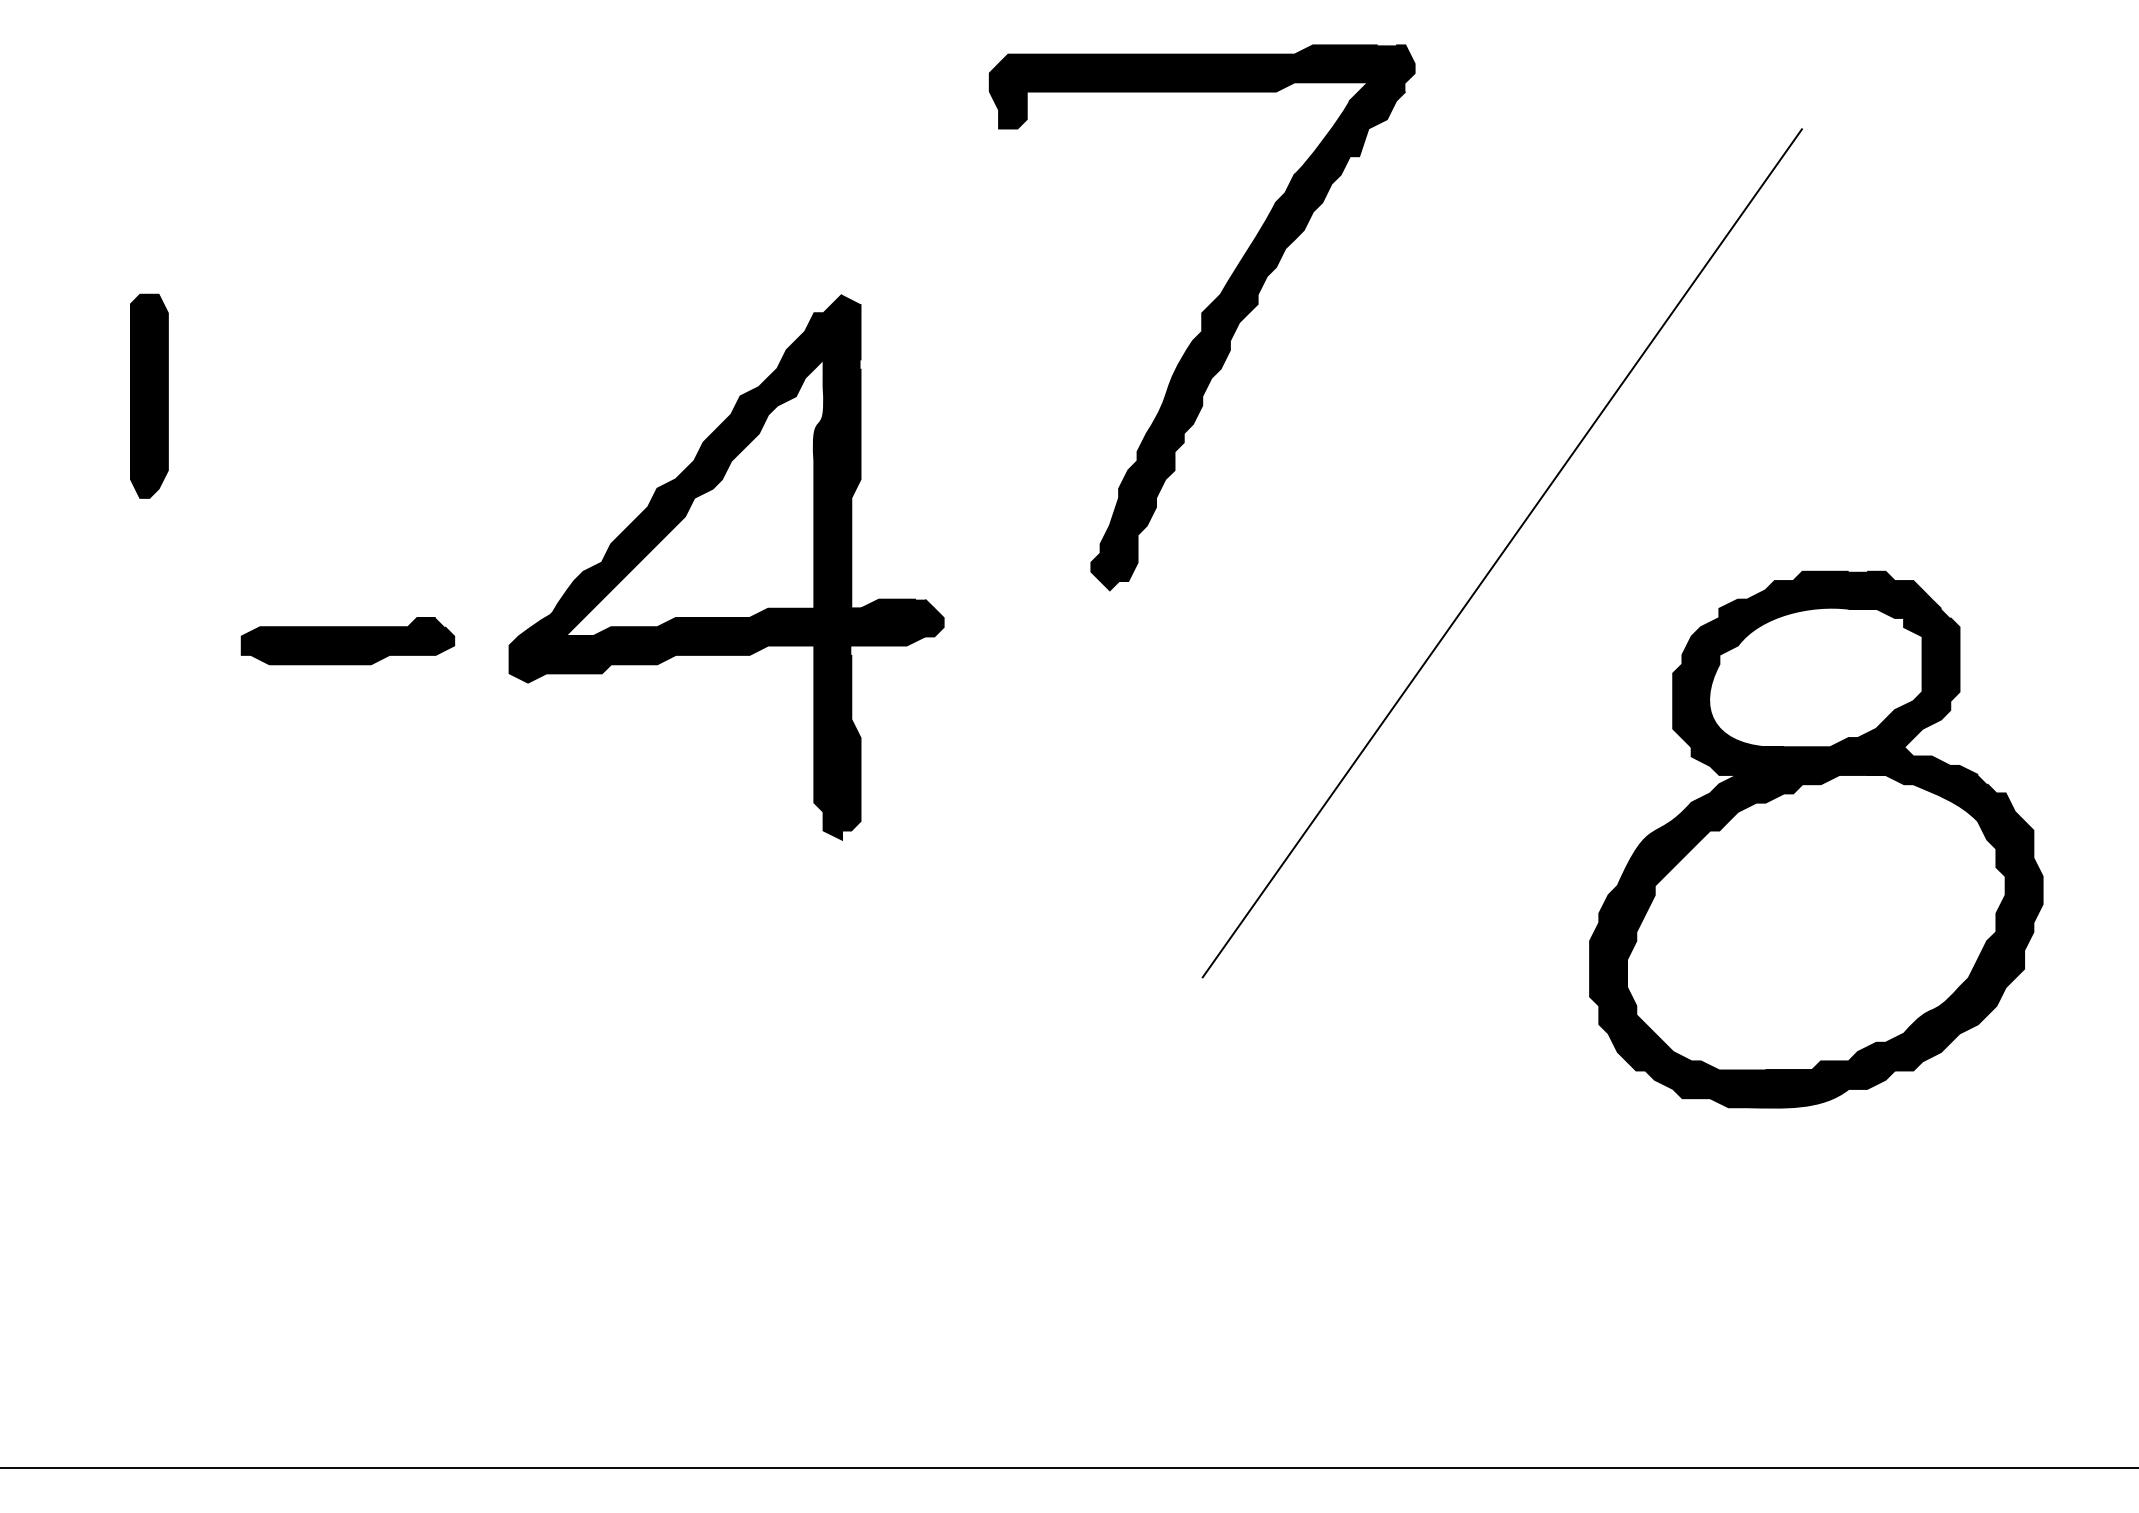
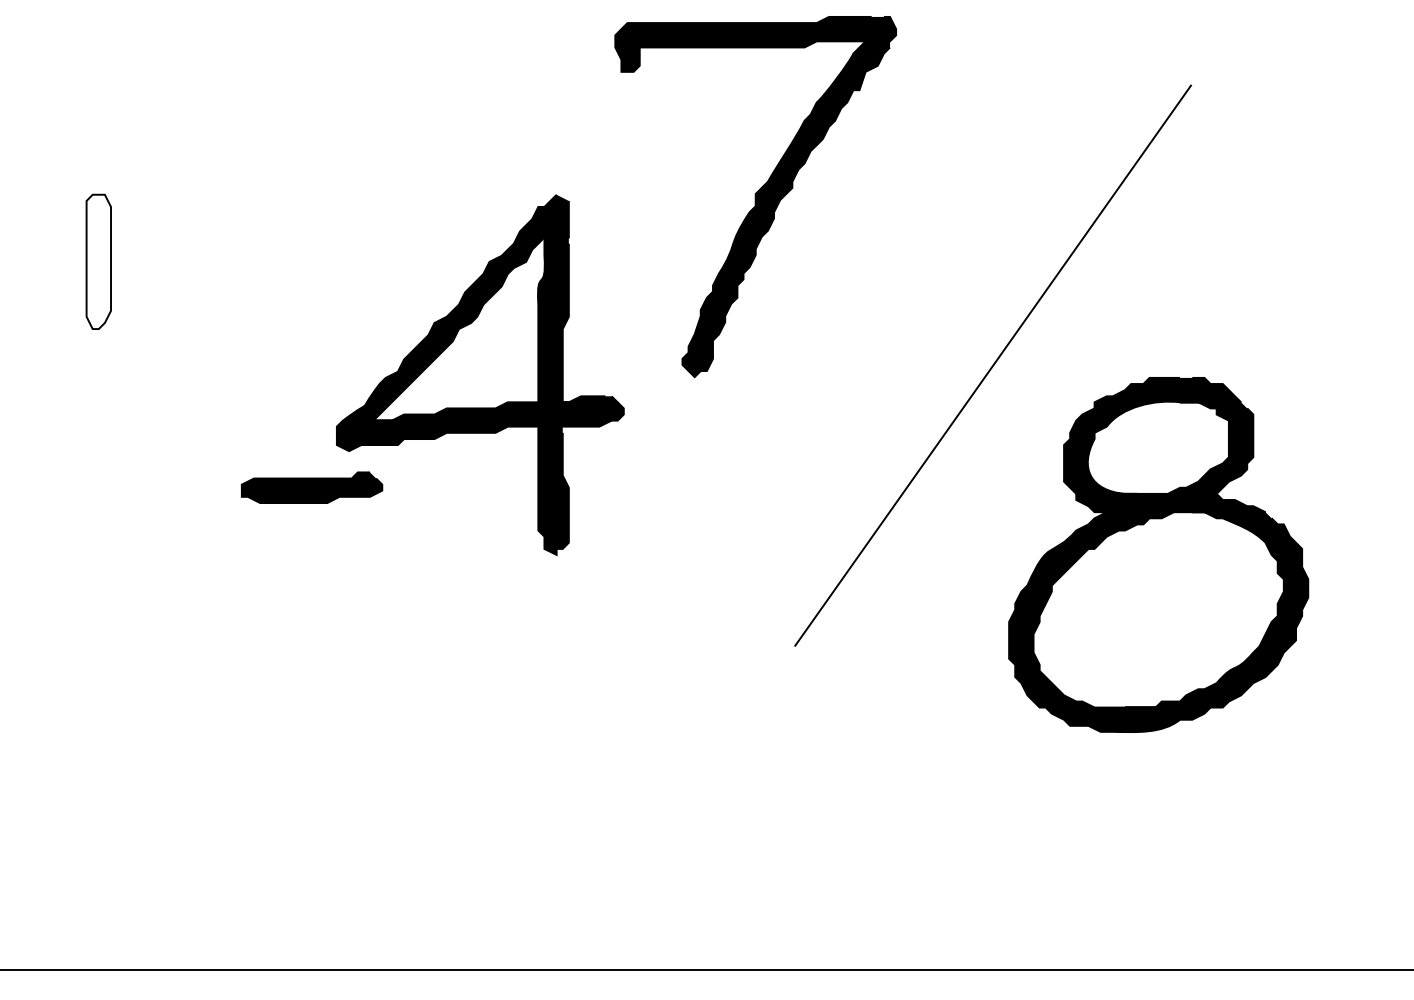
part: (1201, 318) -> (755, 197), moved
fill: (148, 395) -> (98, 261), removed
part: (348, 640) -> (312, 487), moved
part: (1816, 838) -> (1158, 554), moved

